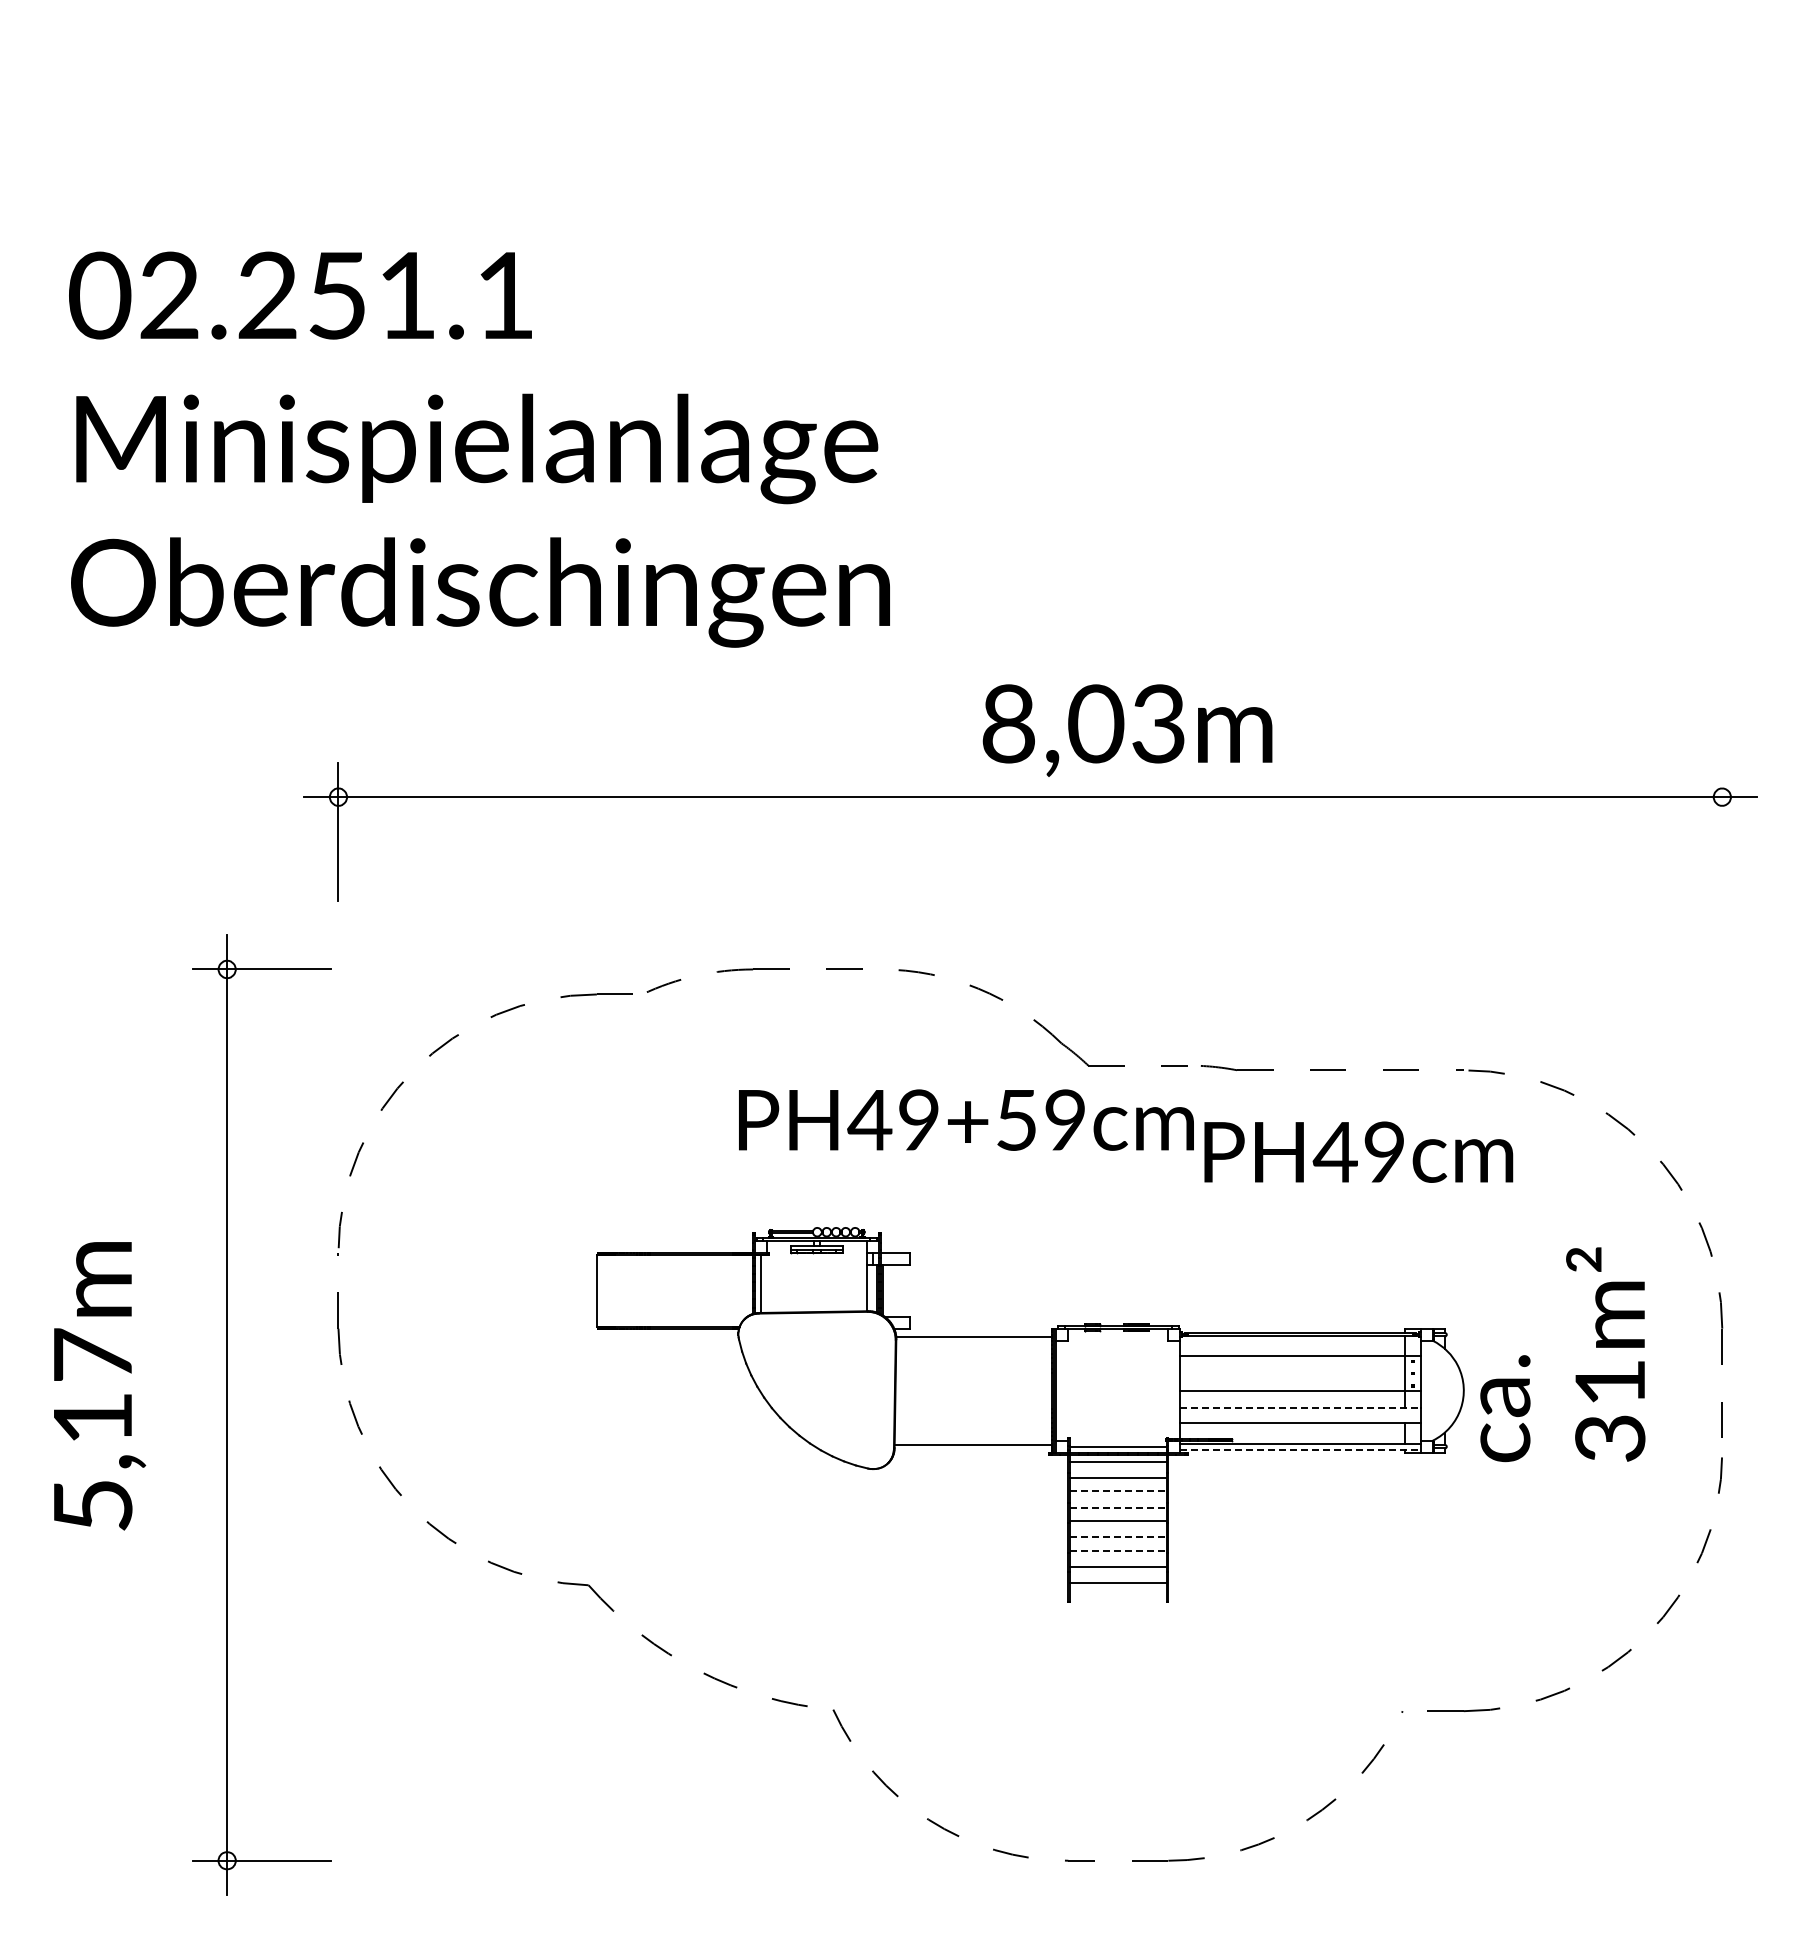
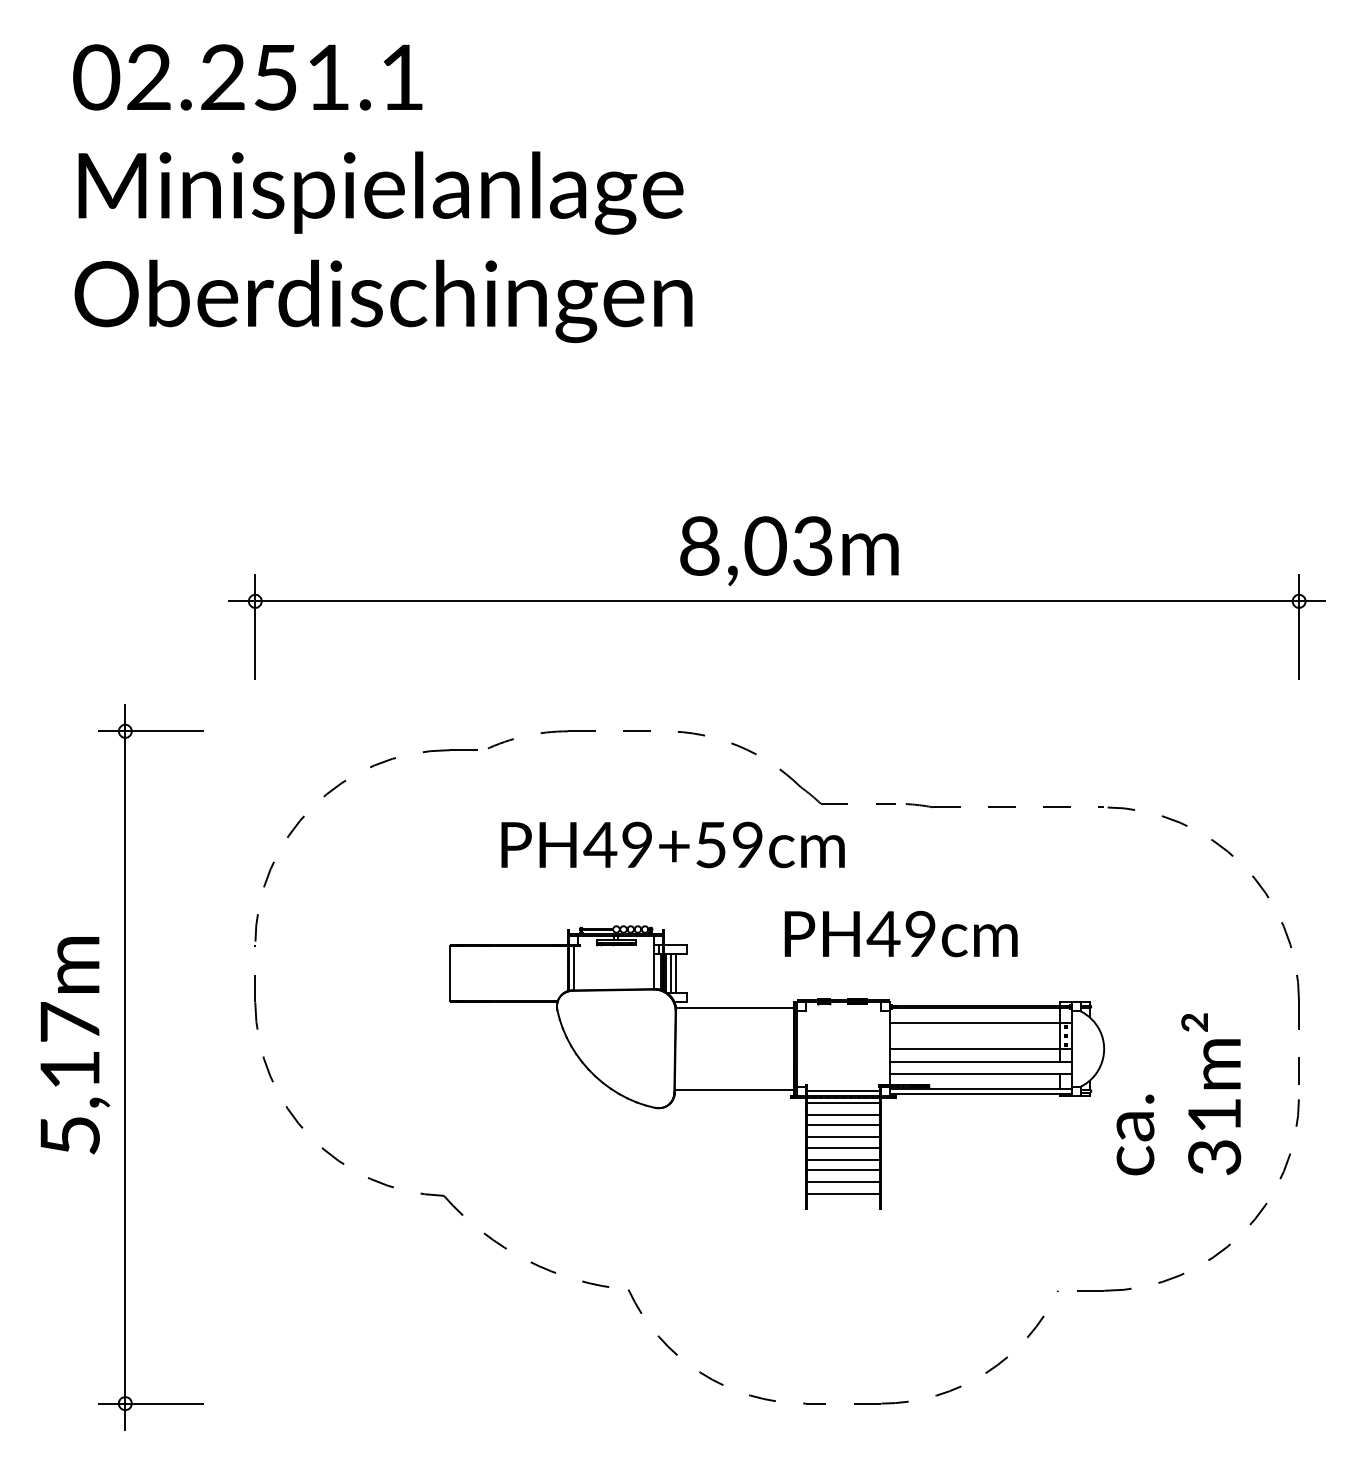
text: (479, 449) -> (382, 193), moved
text: (1127, 730) -> (789, 551), moved
line: (1722, 831) -> (1299, 627), added
text: (966, 1119) -> (673, 844), moved
text: (1358, 1151) -> (900, 933), moved
line: (889, 1290) -> (670, 973), added
line: (895, 1290) -> (675, 973), added
text: (1562, 1354) -> (1178, 1094), moved
line: (1301, 1407) -> (981, 1061), dashed -> solid
part: (227, 1414) -> (125, 1067), moved
line: (1301, 1449) -> (981, 1093), dashed -> solid
line: (1118, 1491) -> (843, 1125), dashed -> solid
line: (1118, 1507) -> (843, 1137), dashed -> solid
line: (1118, 1537) -> (843, 1159), dashed -> solid
line: (1118, 1551) -> (843, 1170), dashed -> solid

